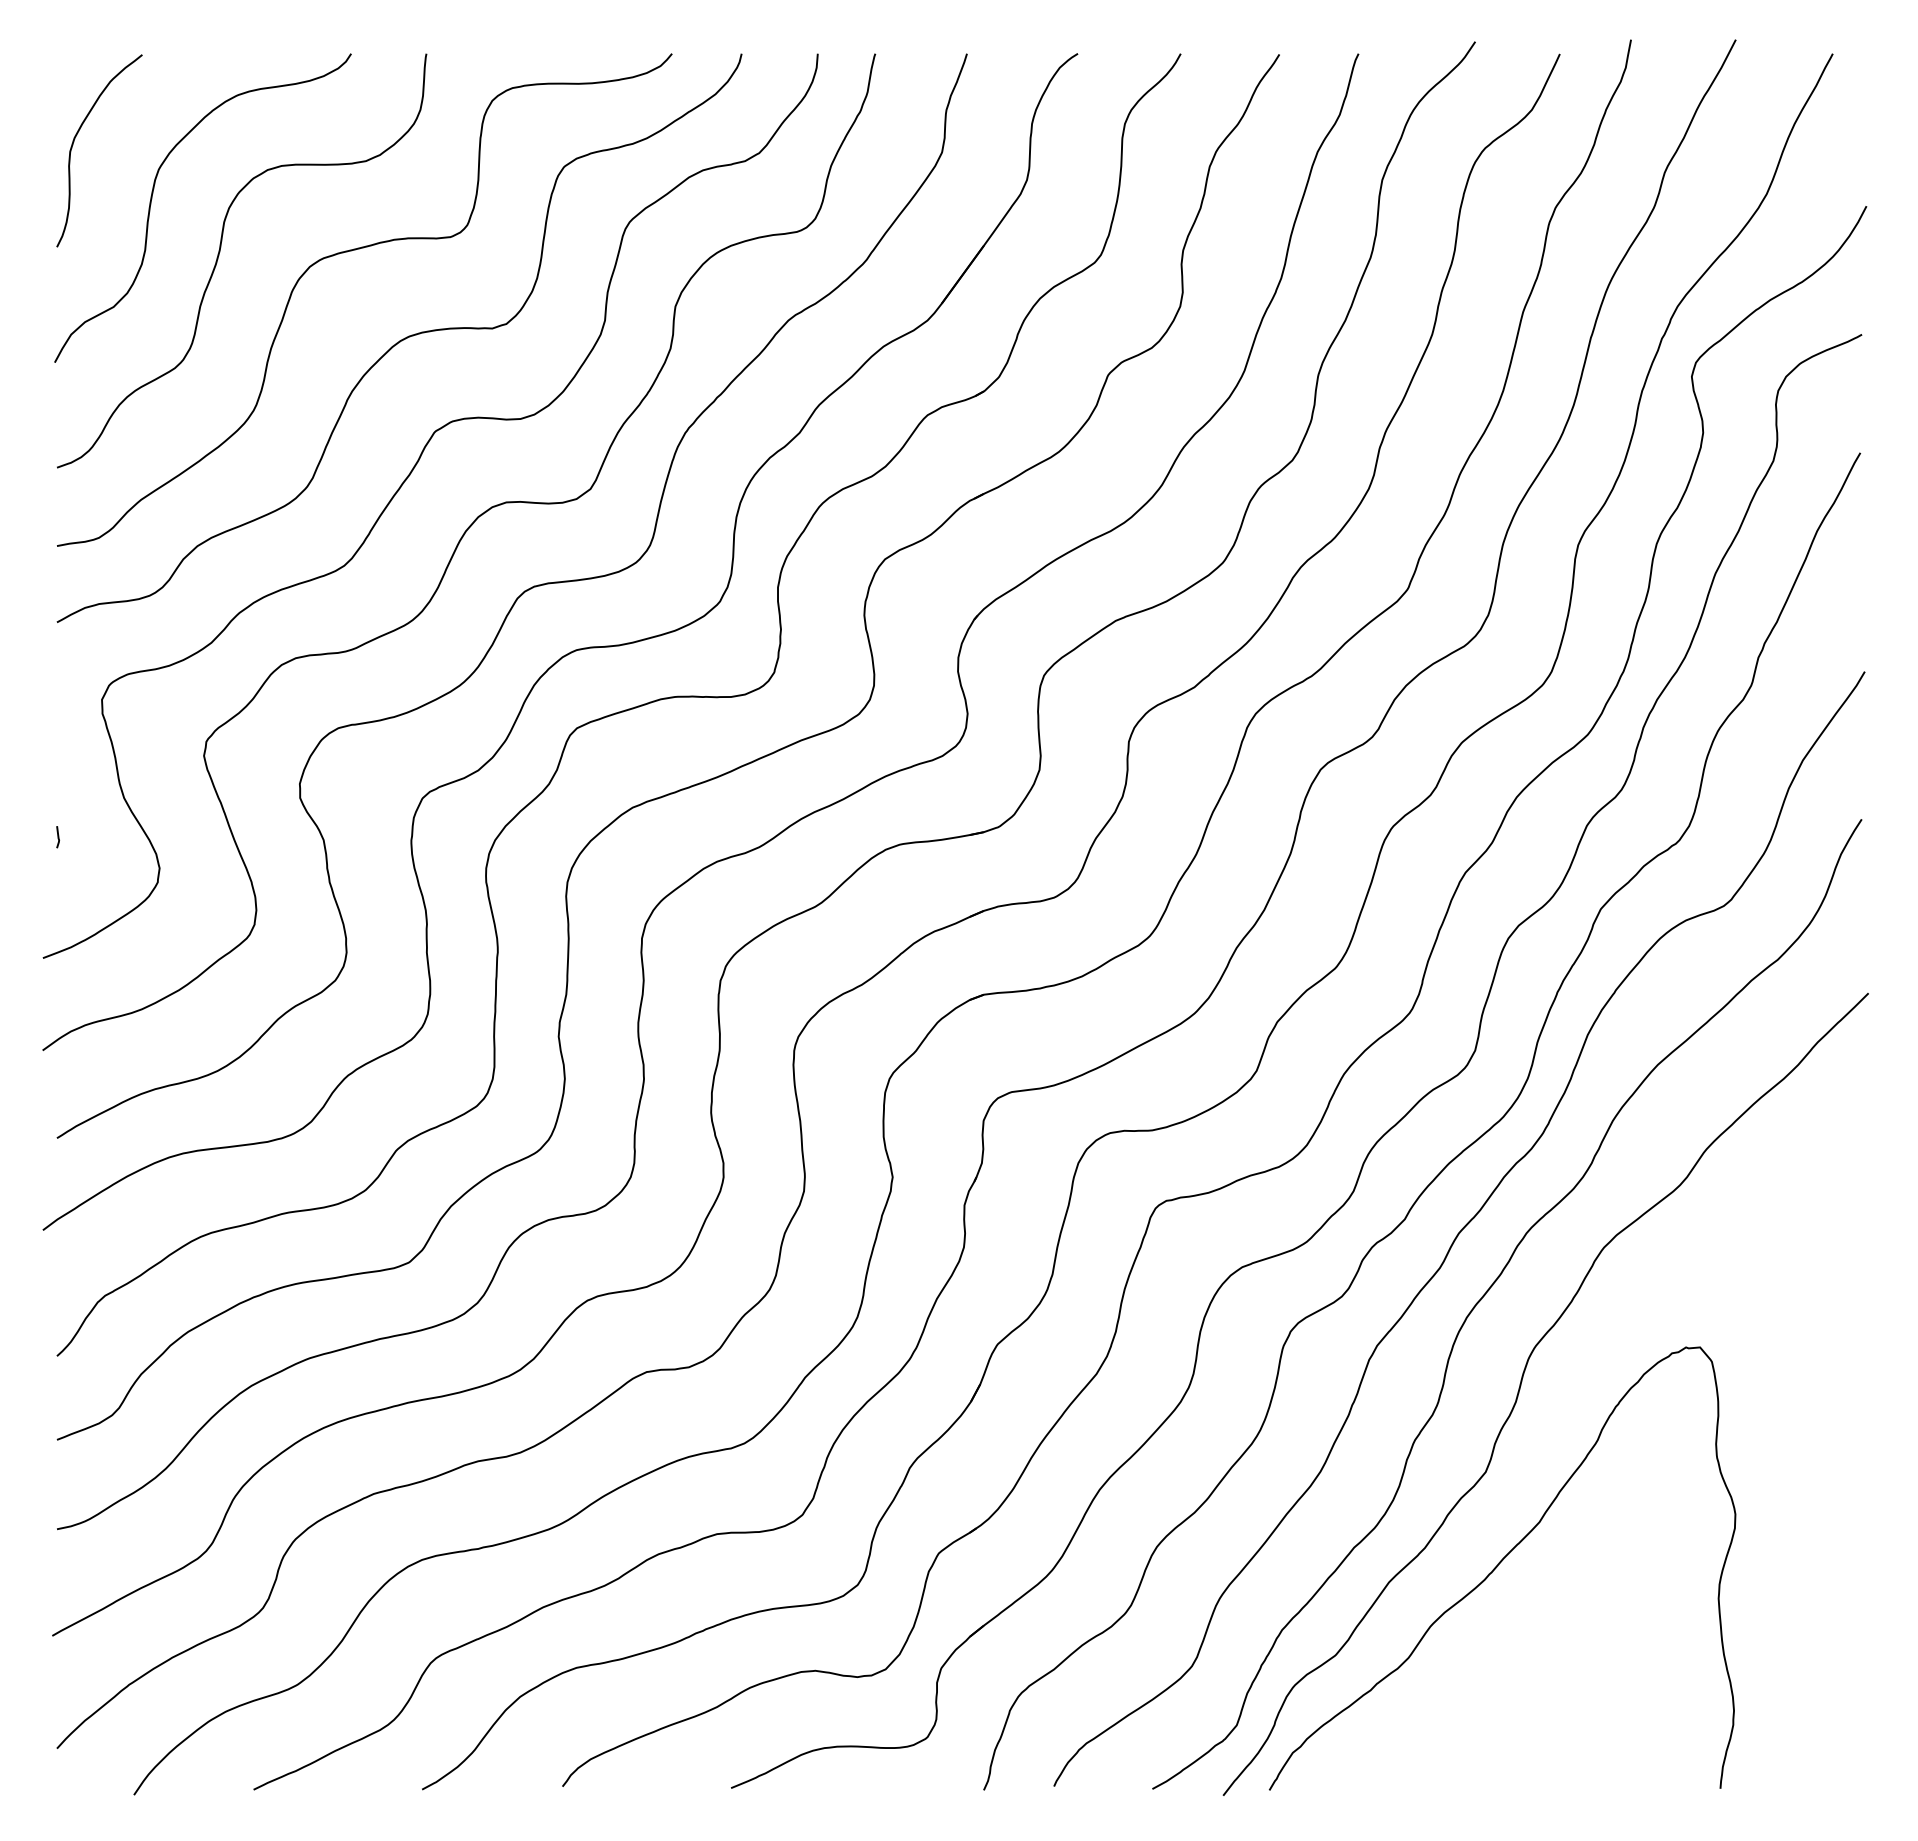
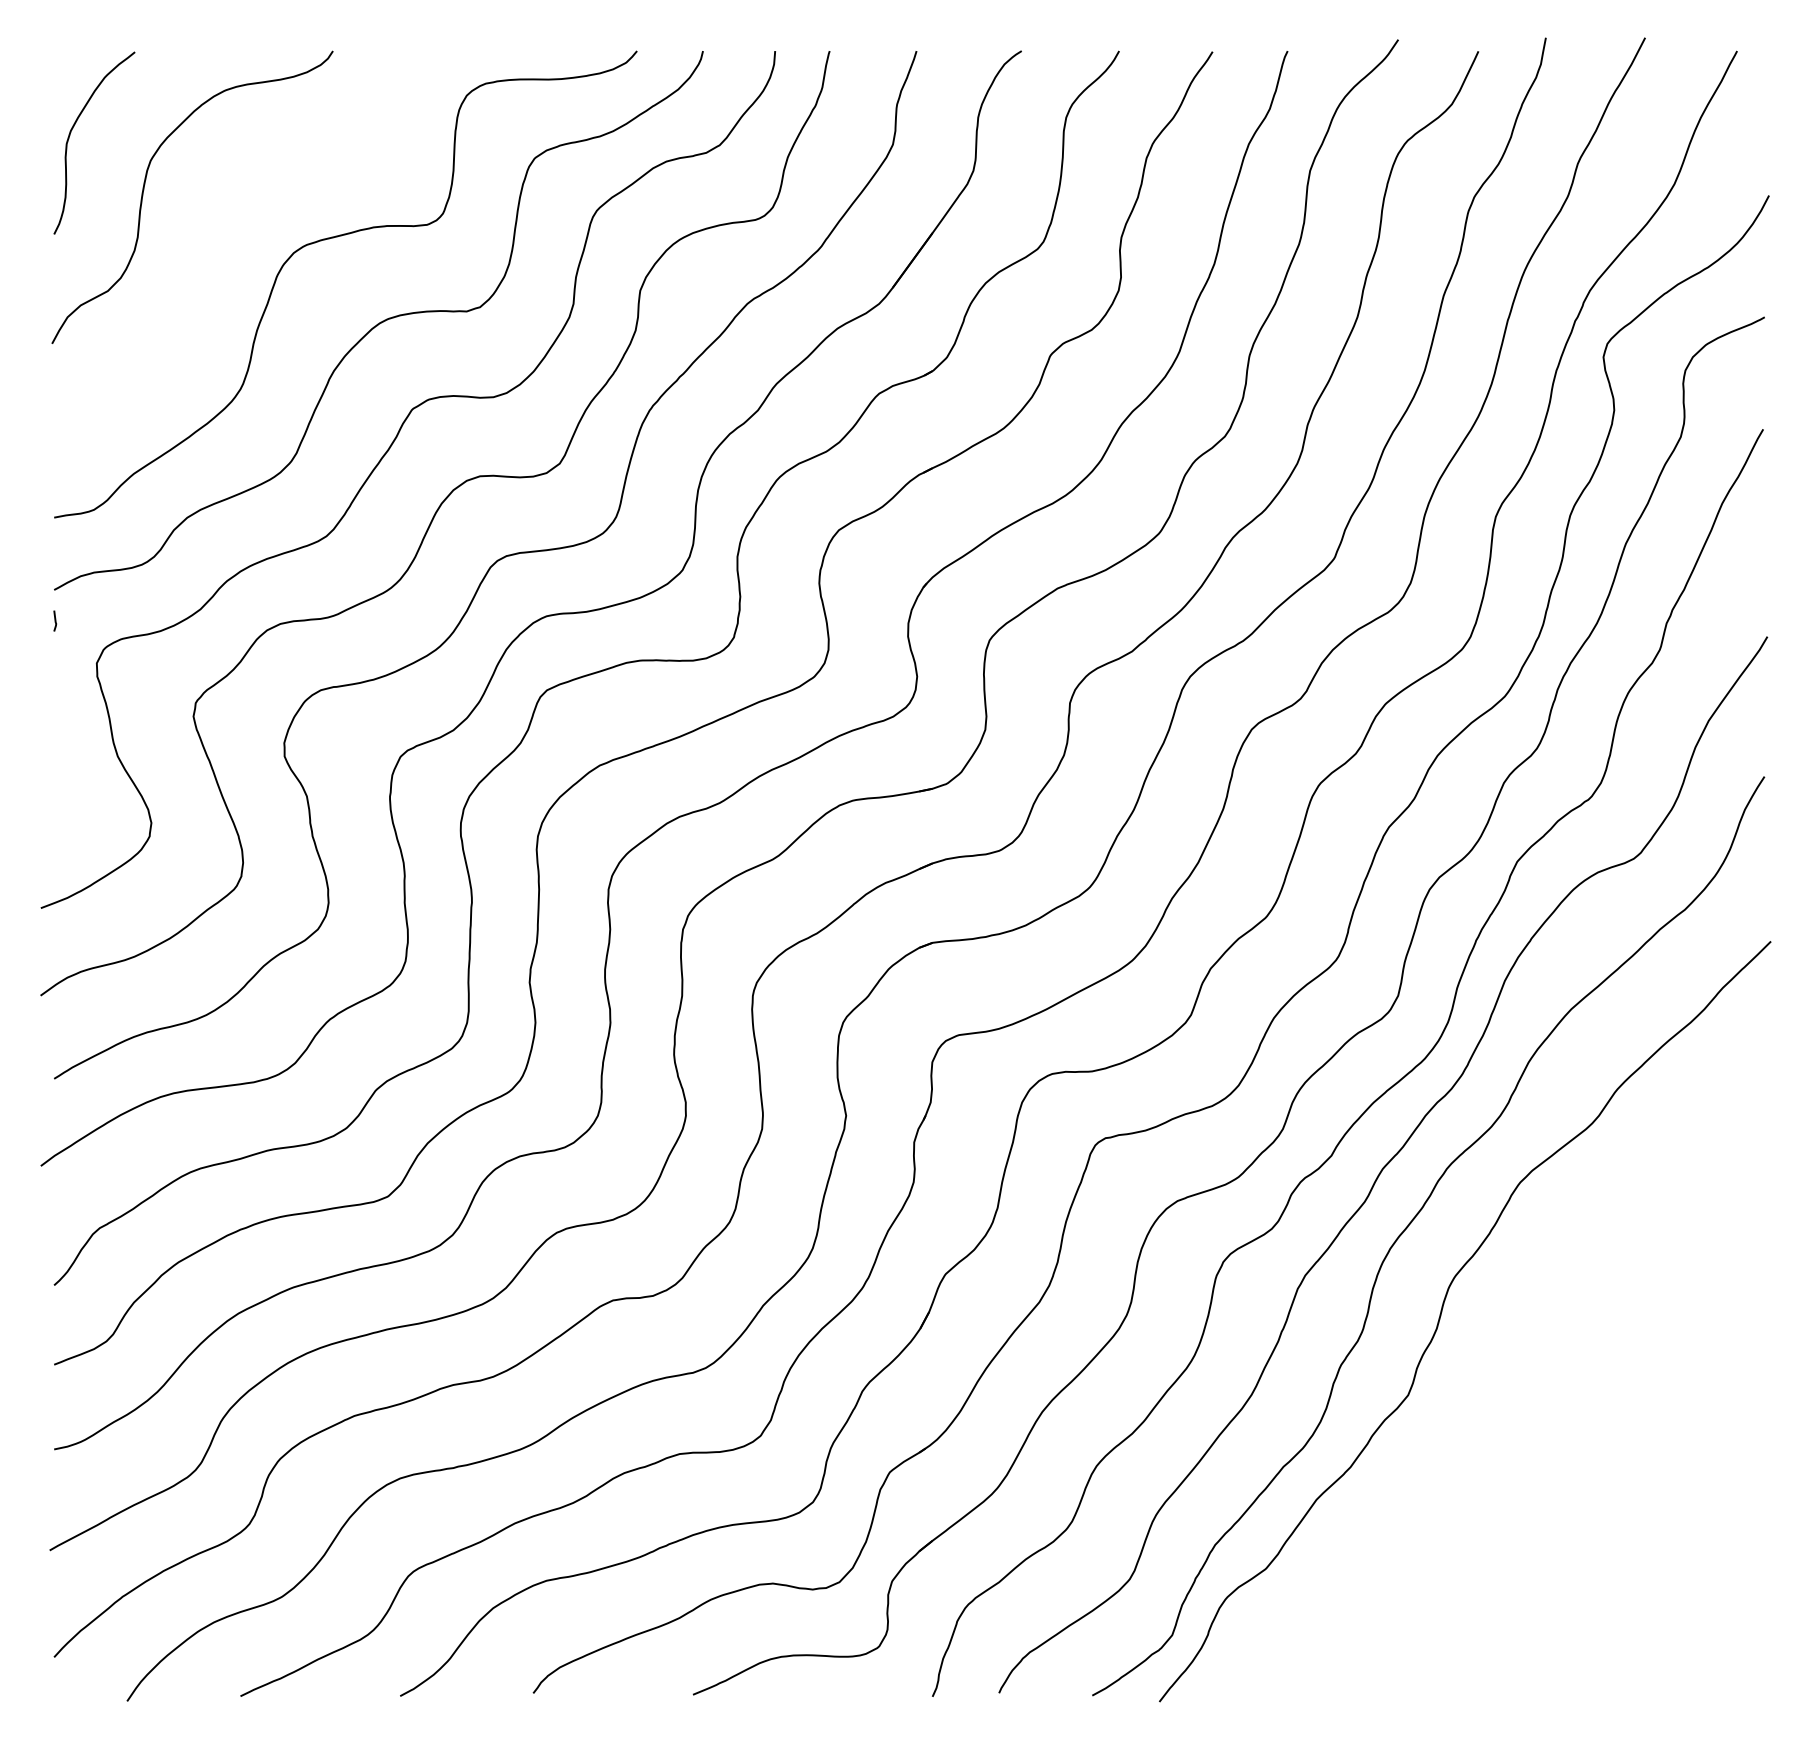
curve: (220, 252) -> (209, 239), removed
line: (57, 837) -> (54, 621), moved
curve: (1499, 1564) -> (1421, 1482), removed

